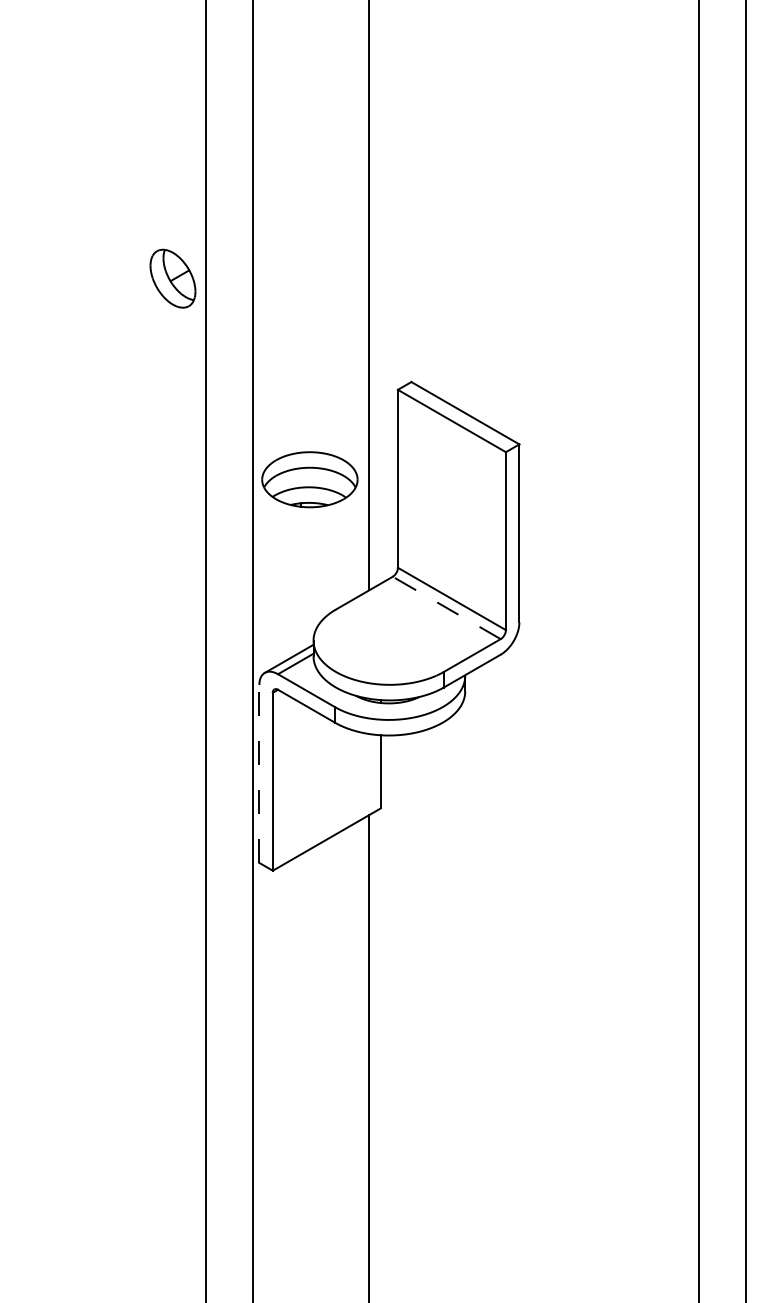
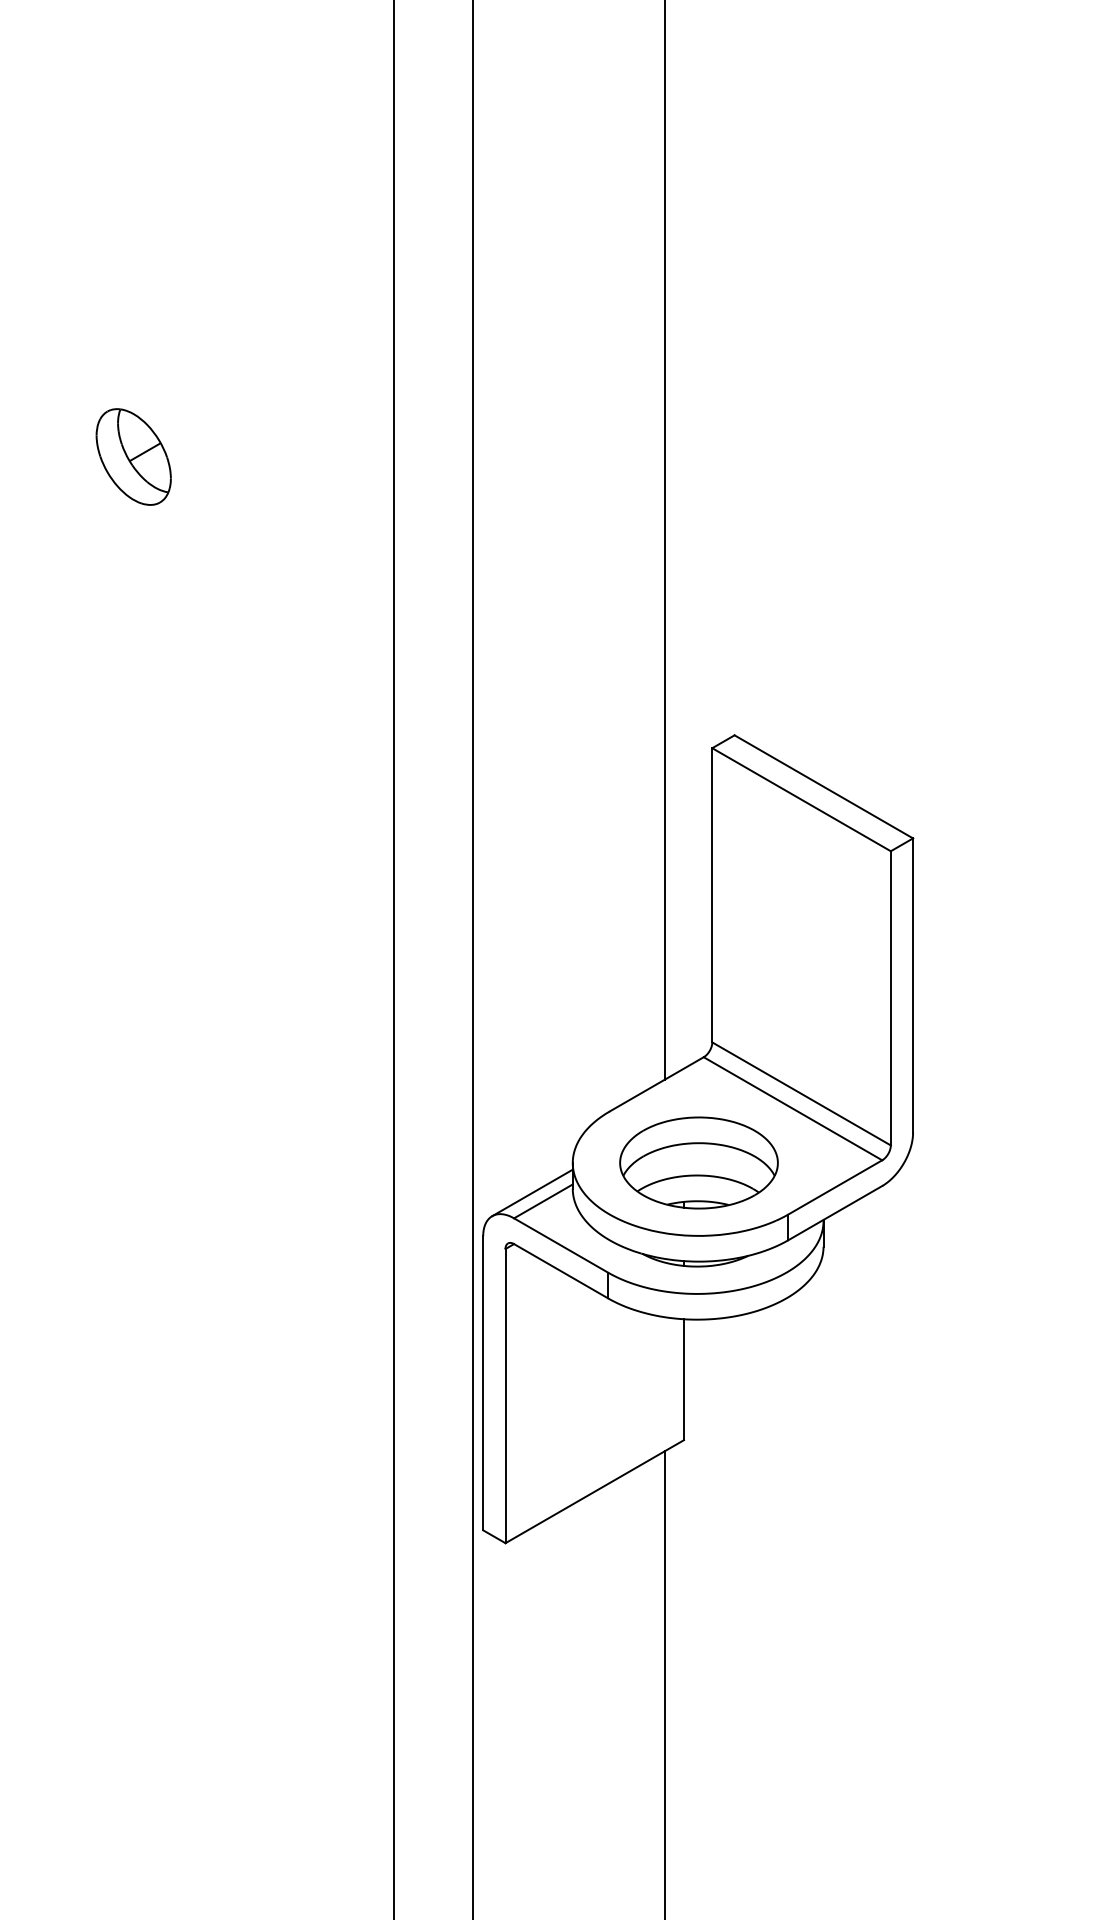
part: (172, 278) -> (132, 456), moved
part: (309, 479) -> (698, 1162), moved
line: (446, 607) -> (792, 1108), dashed -> solid
line: (259, 773) -> (483, 1382), dashed -> solid

